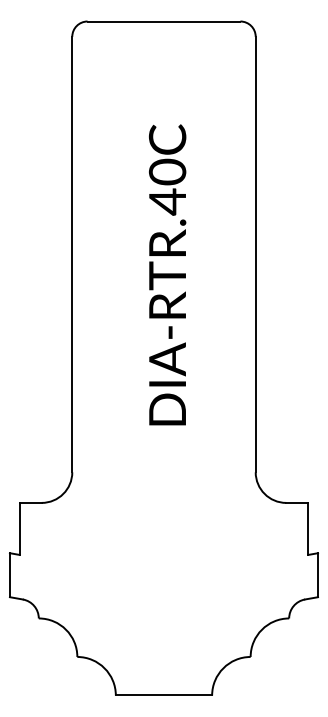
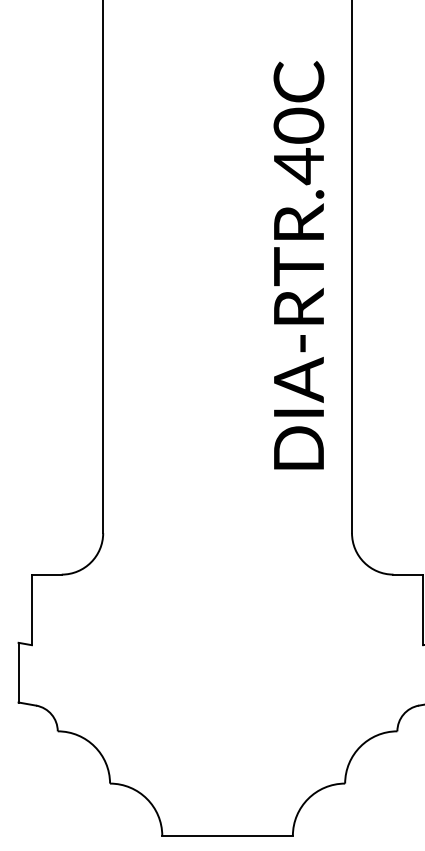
text: (167, 274) -> (298, 264), moved

